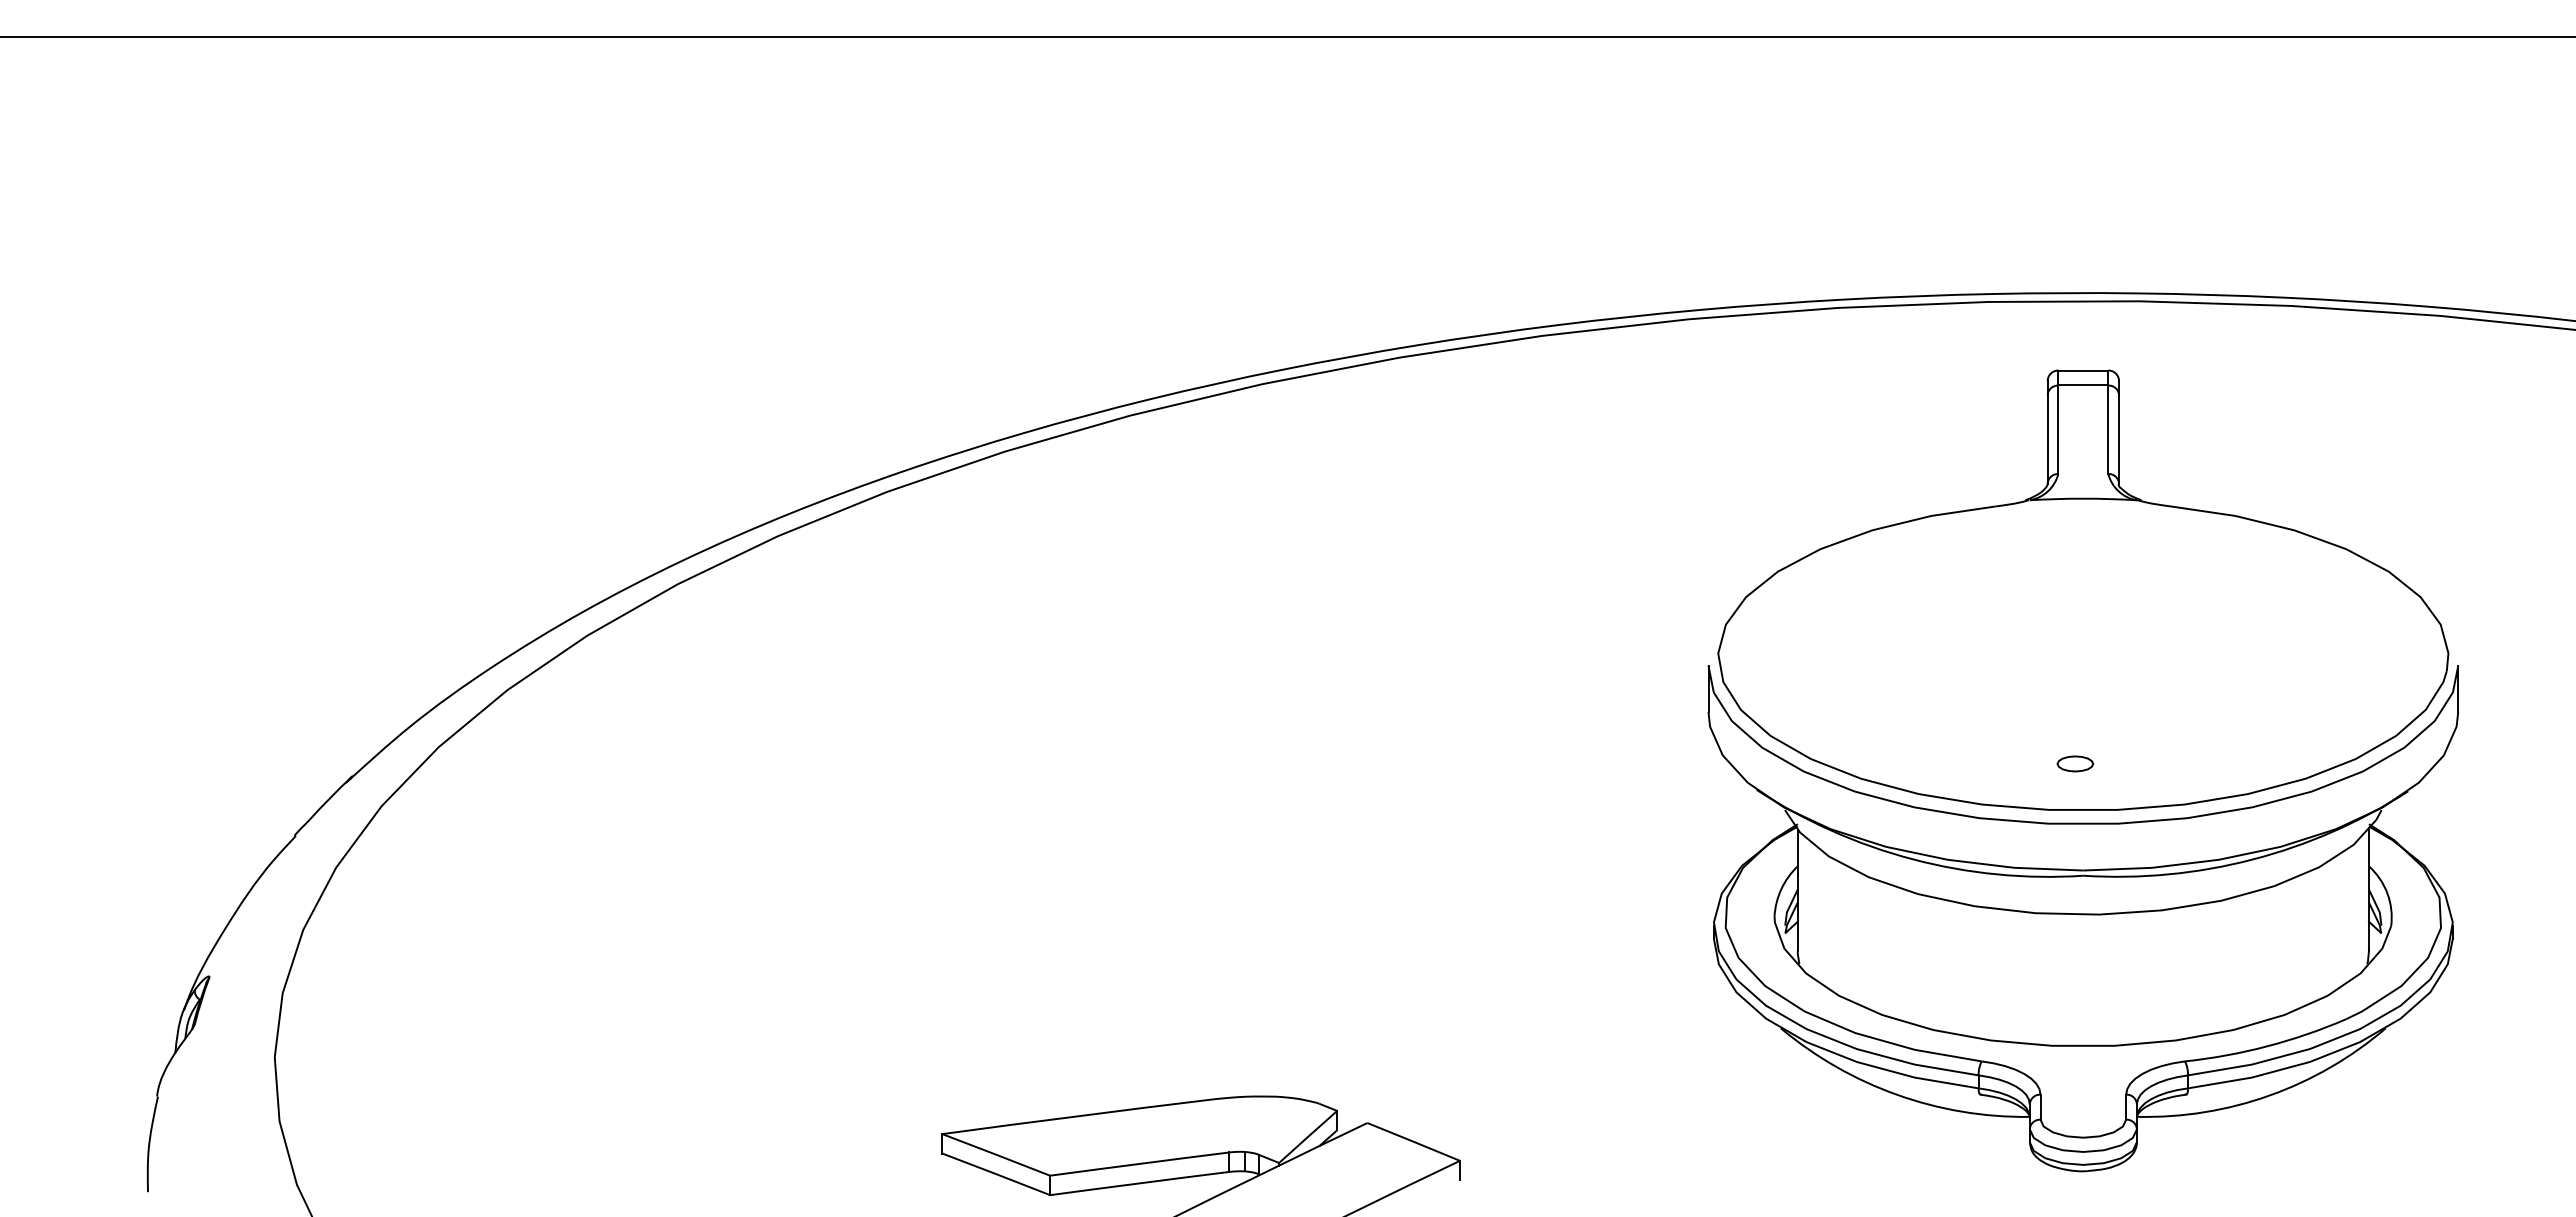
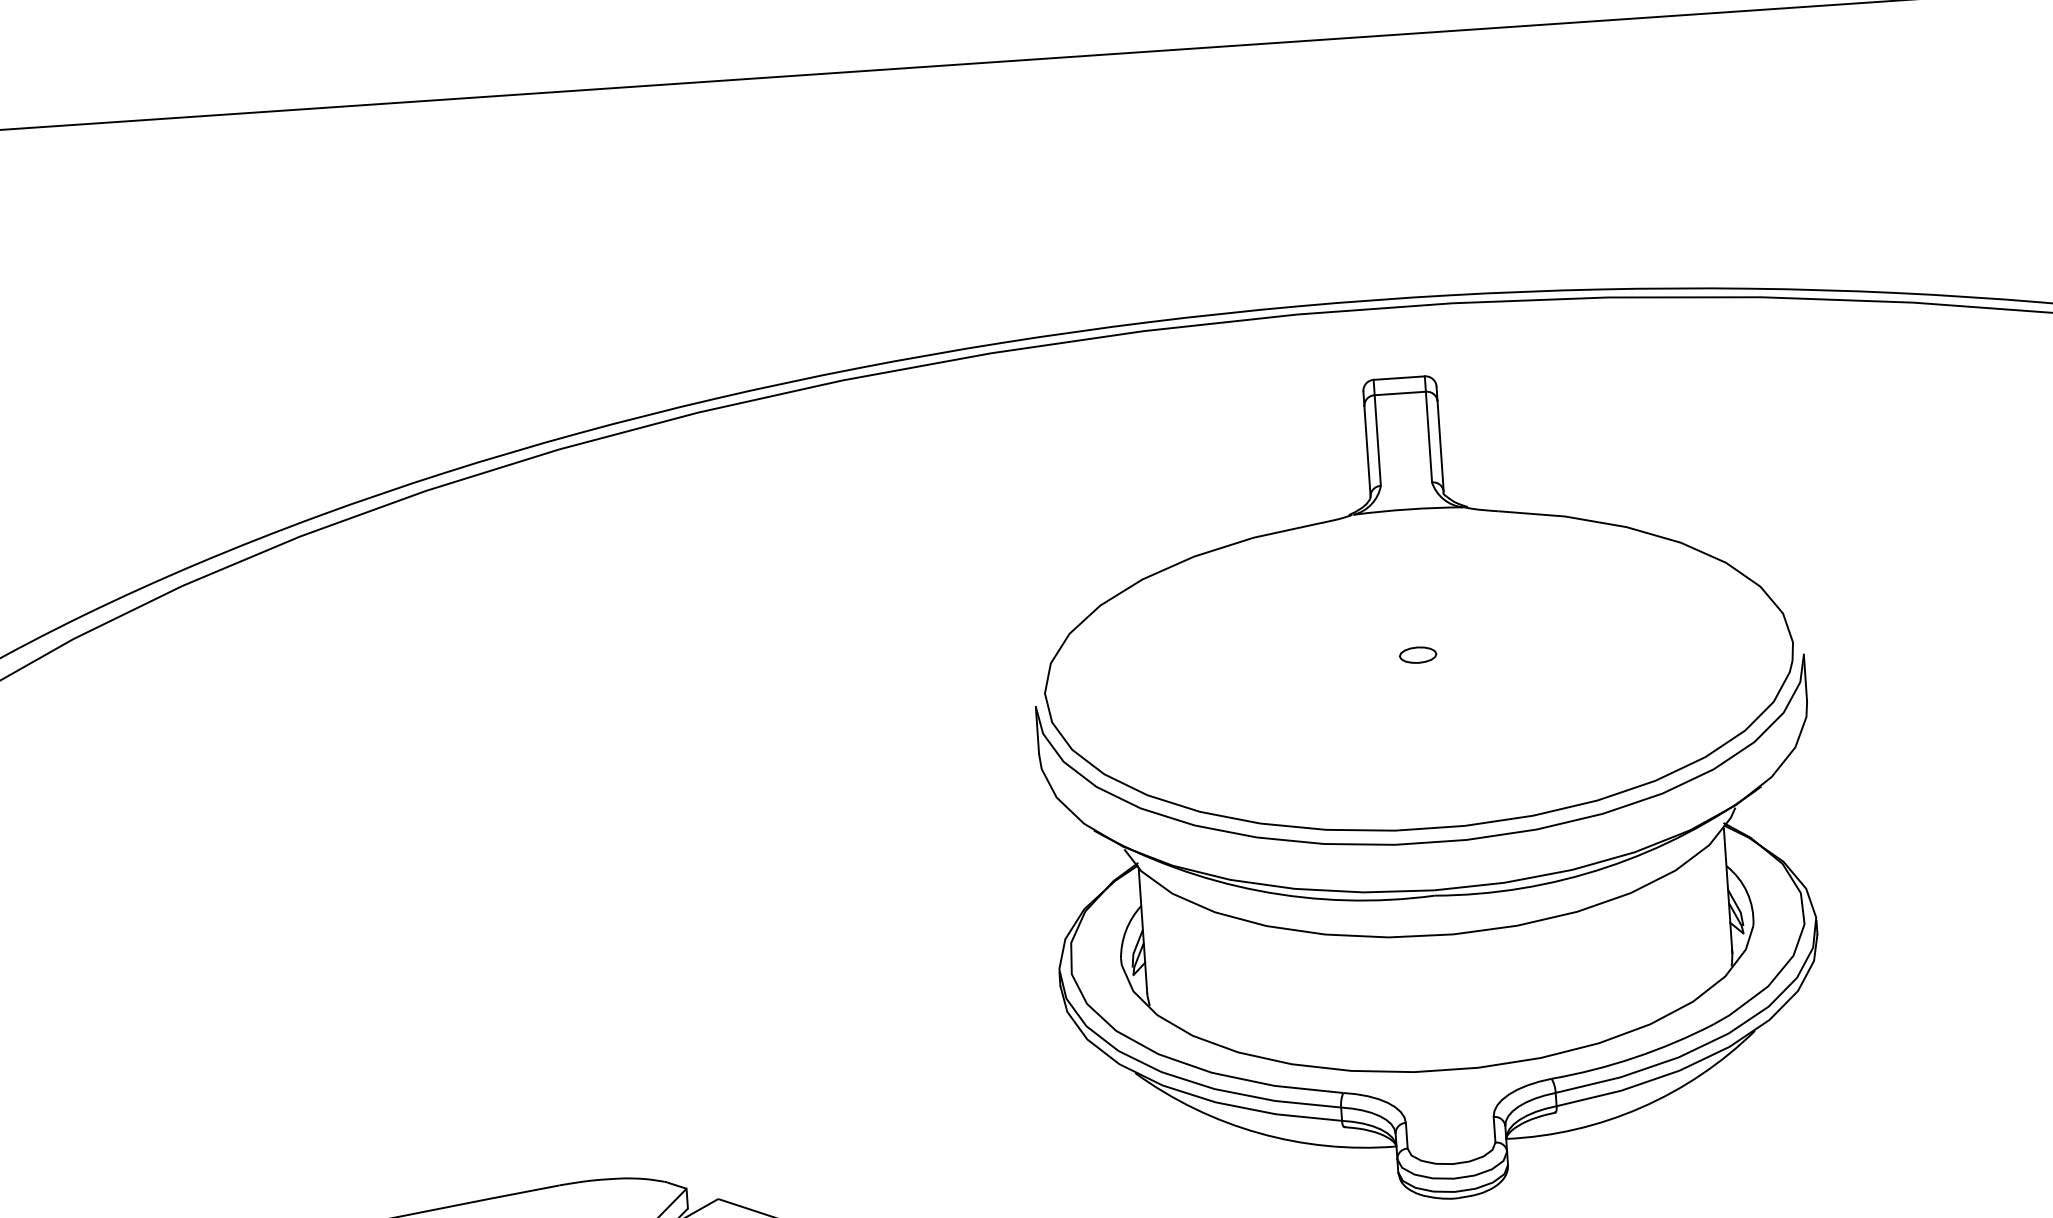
part: (2074, 763) -> (1417, 654), moved

